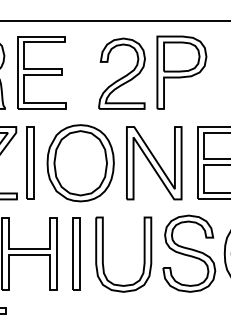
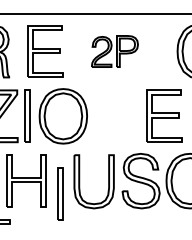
part: (41, 72) -> (45, 51), moved
part: (152, 72) -> (114, 51), size x0.6
part: (153, 163) -> (115, 116), removed
part: (76, 252) -> (60, 193), moved

